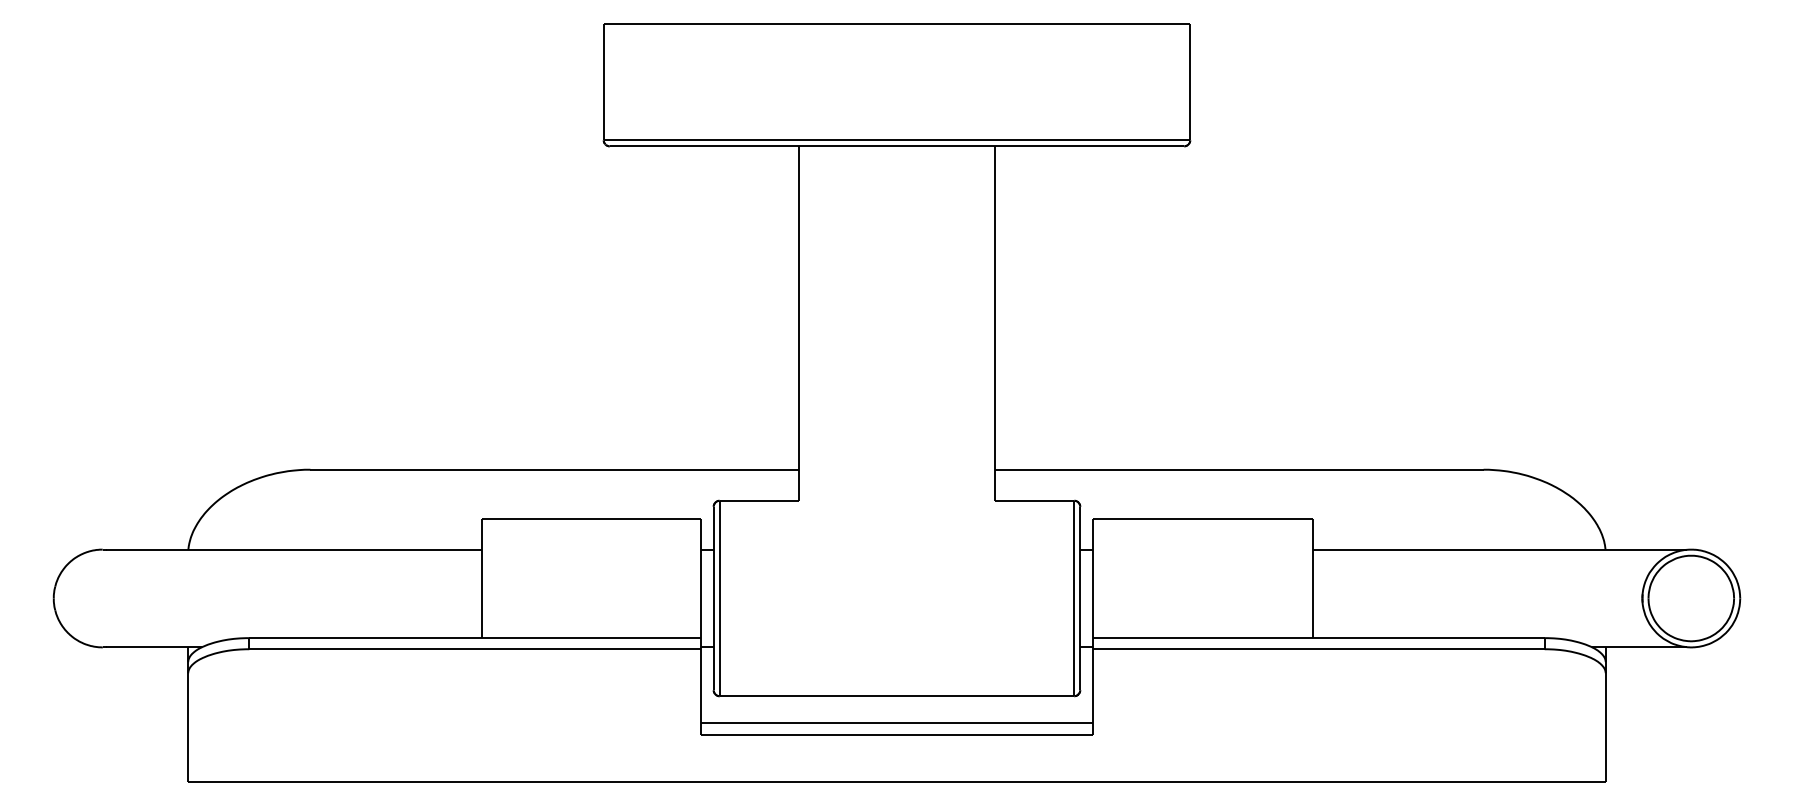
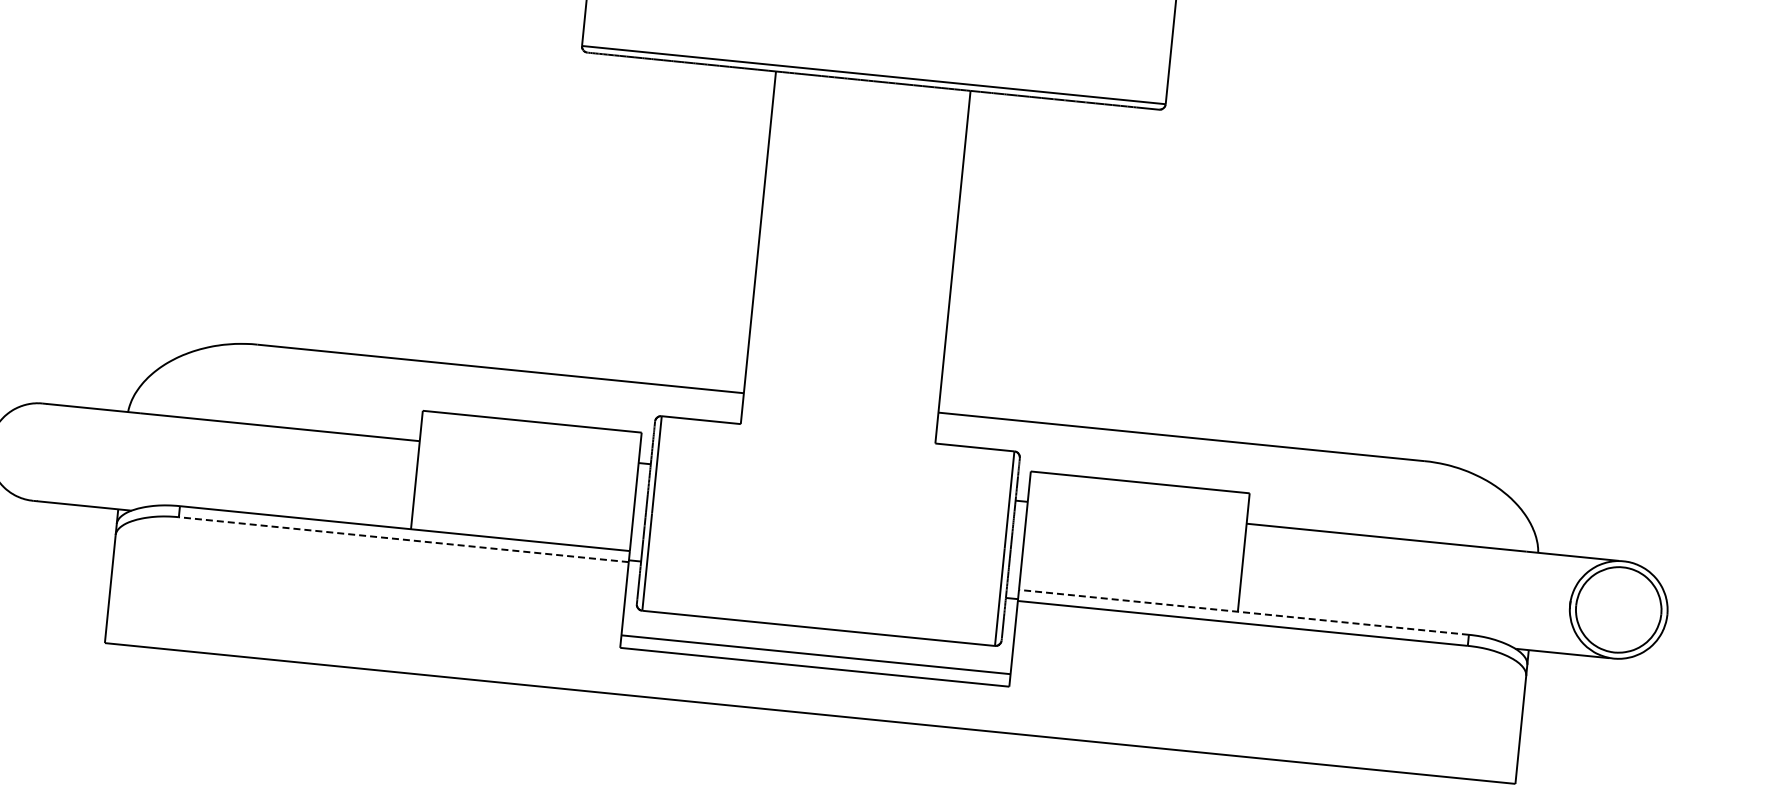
line: (1318, 638) -> (1243, 612), solid -> dashed
line: (474, 649) -> (402, 539), solid -> dashed

